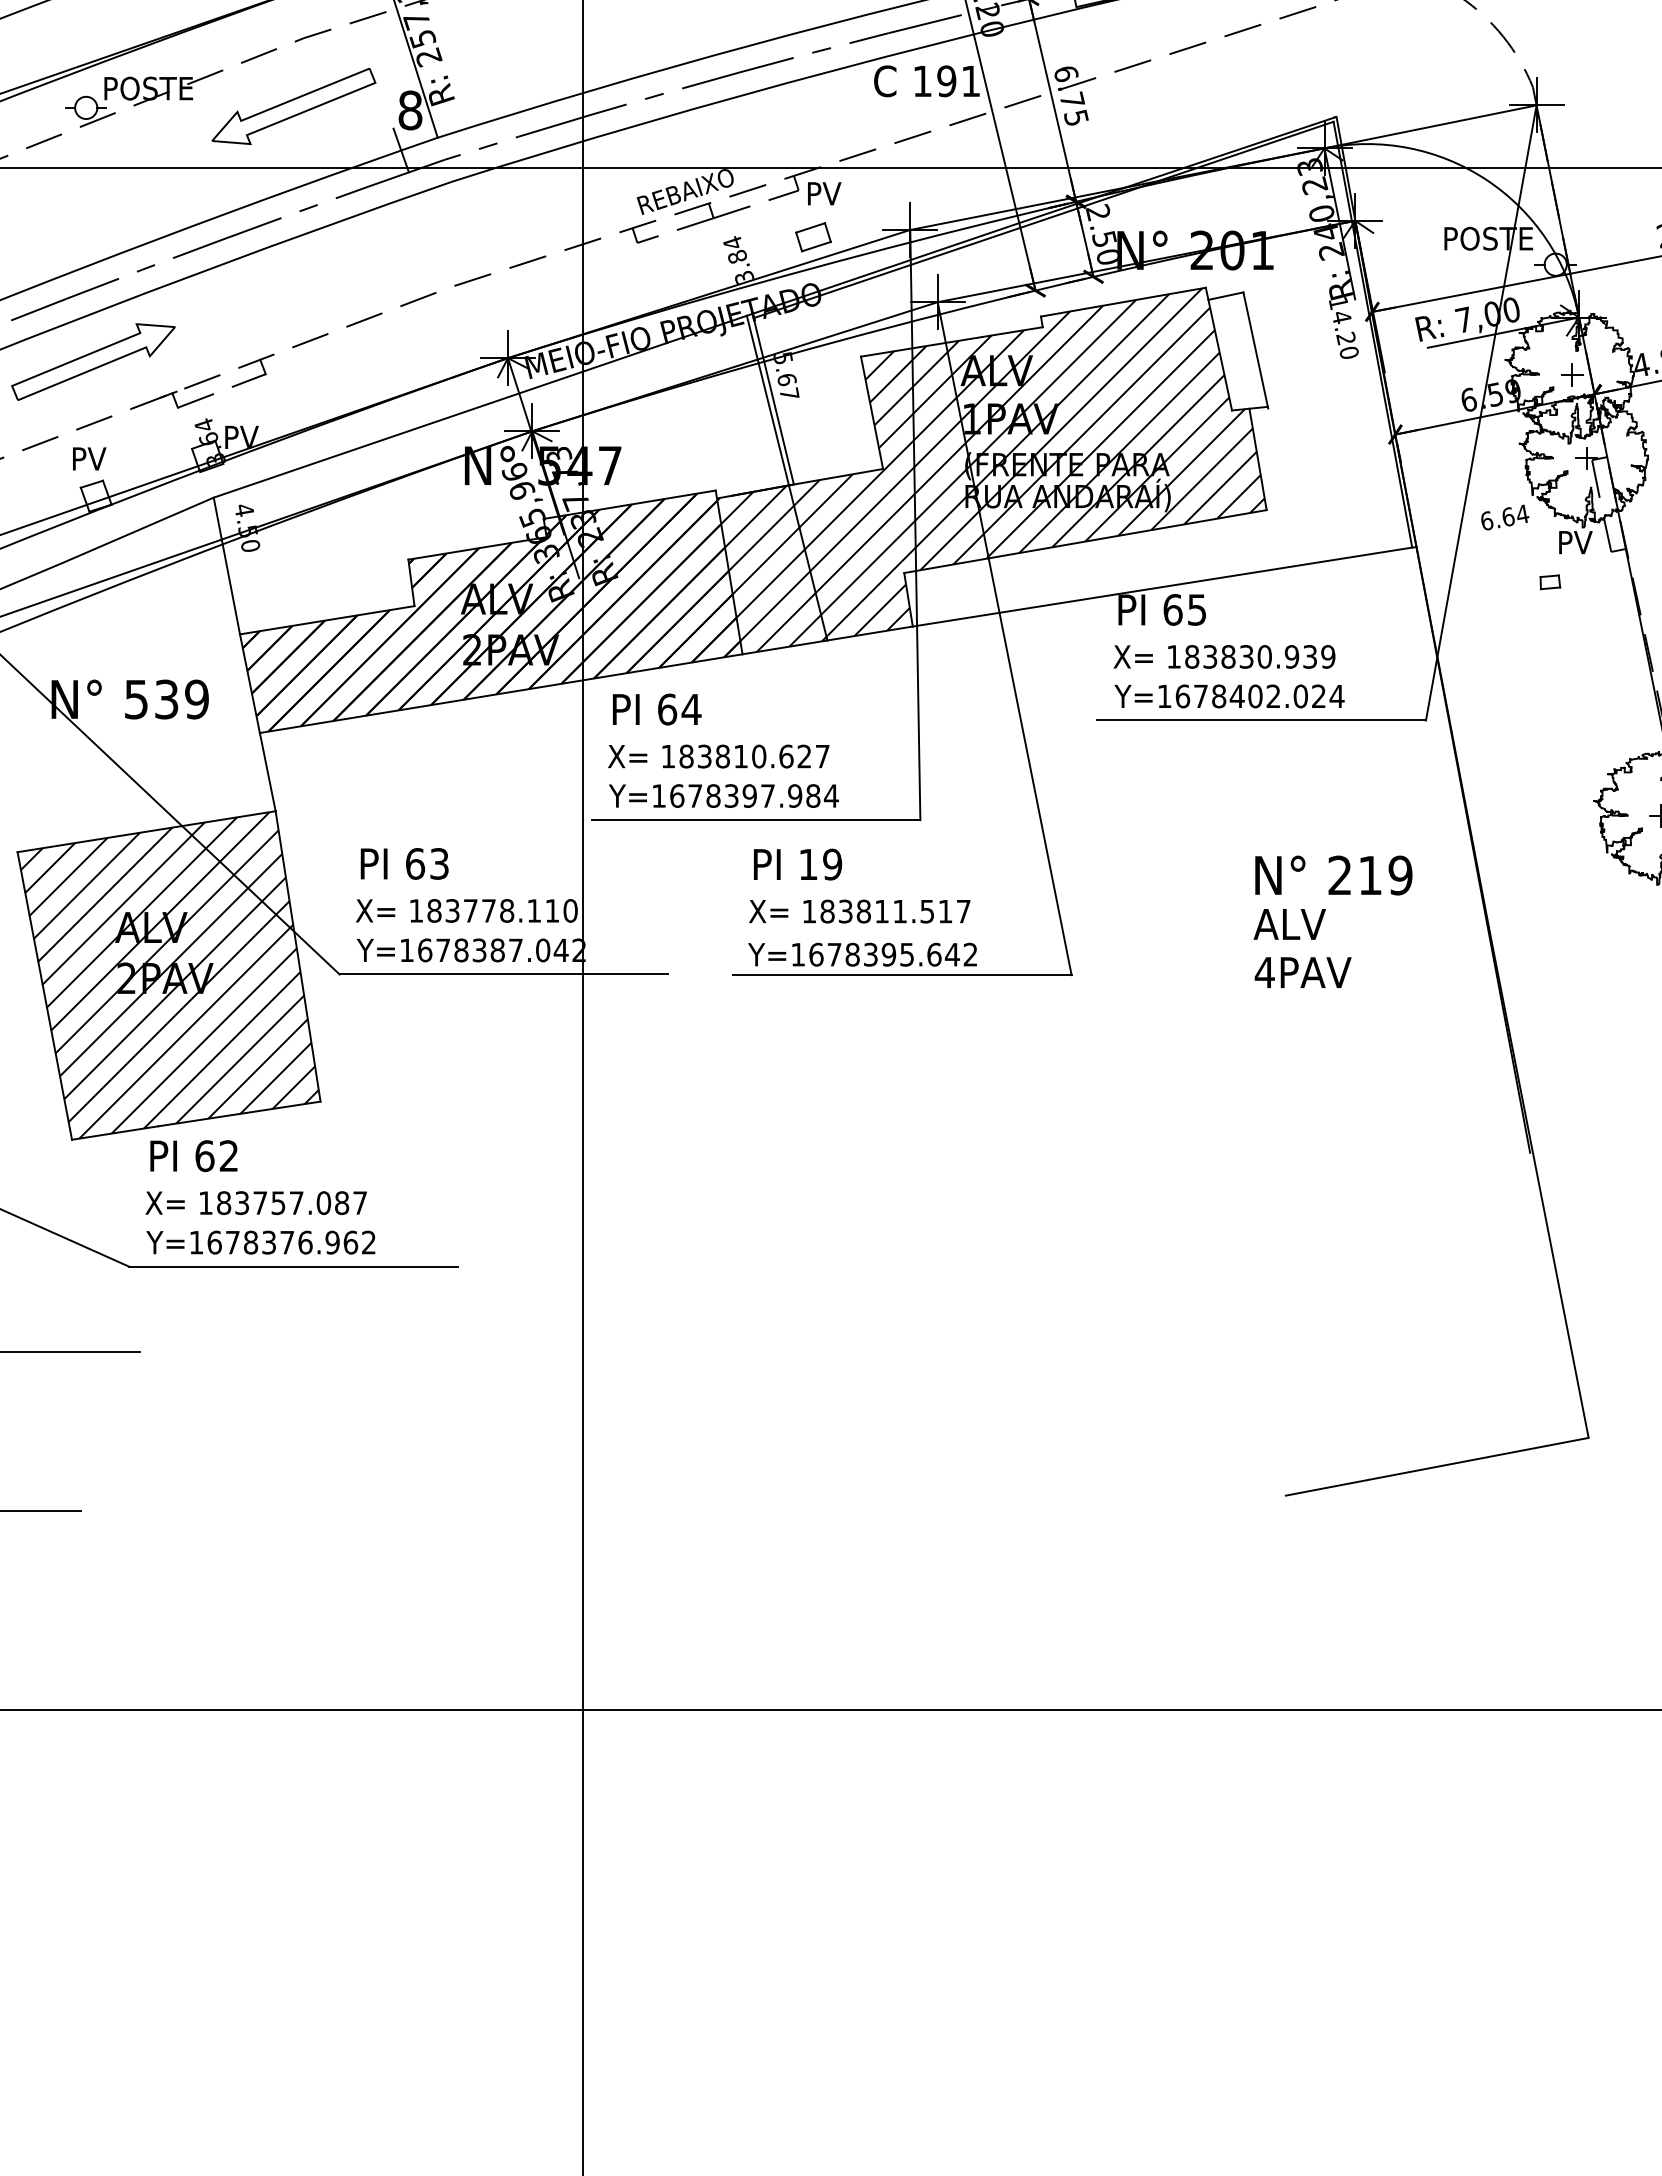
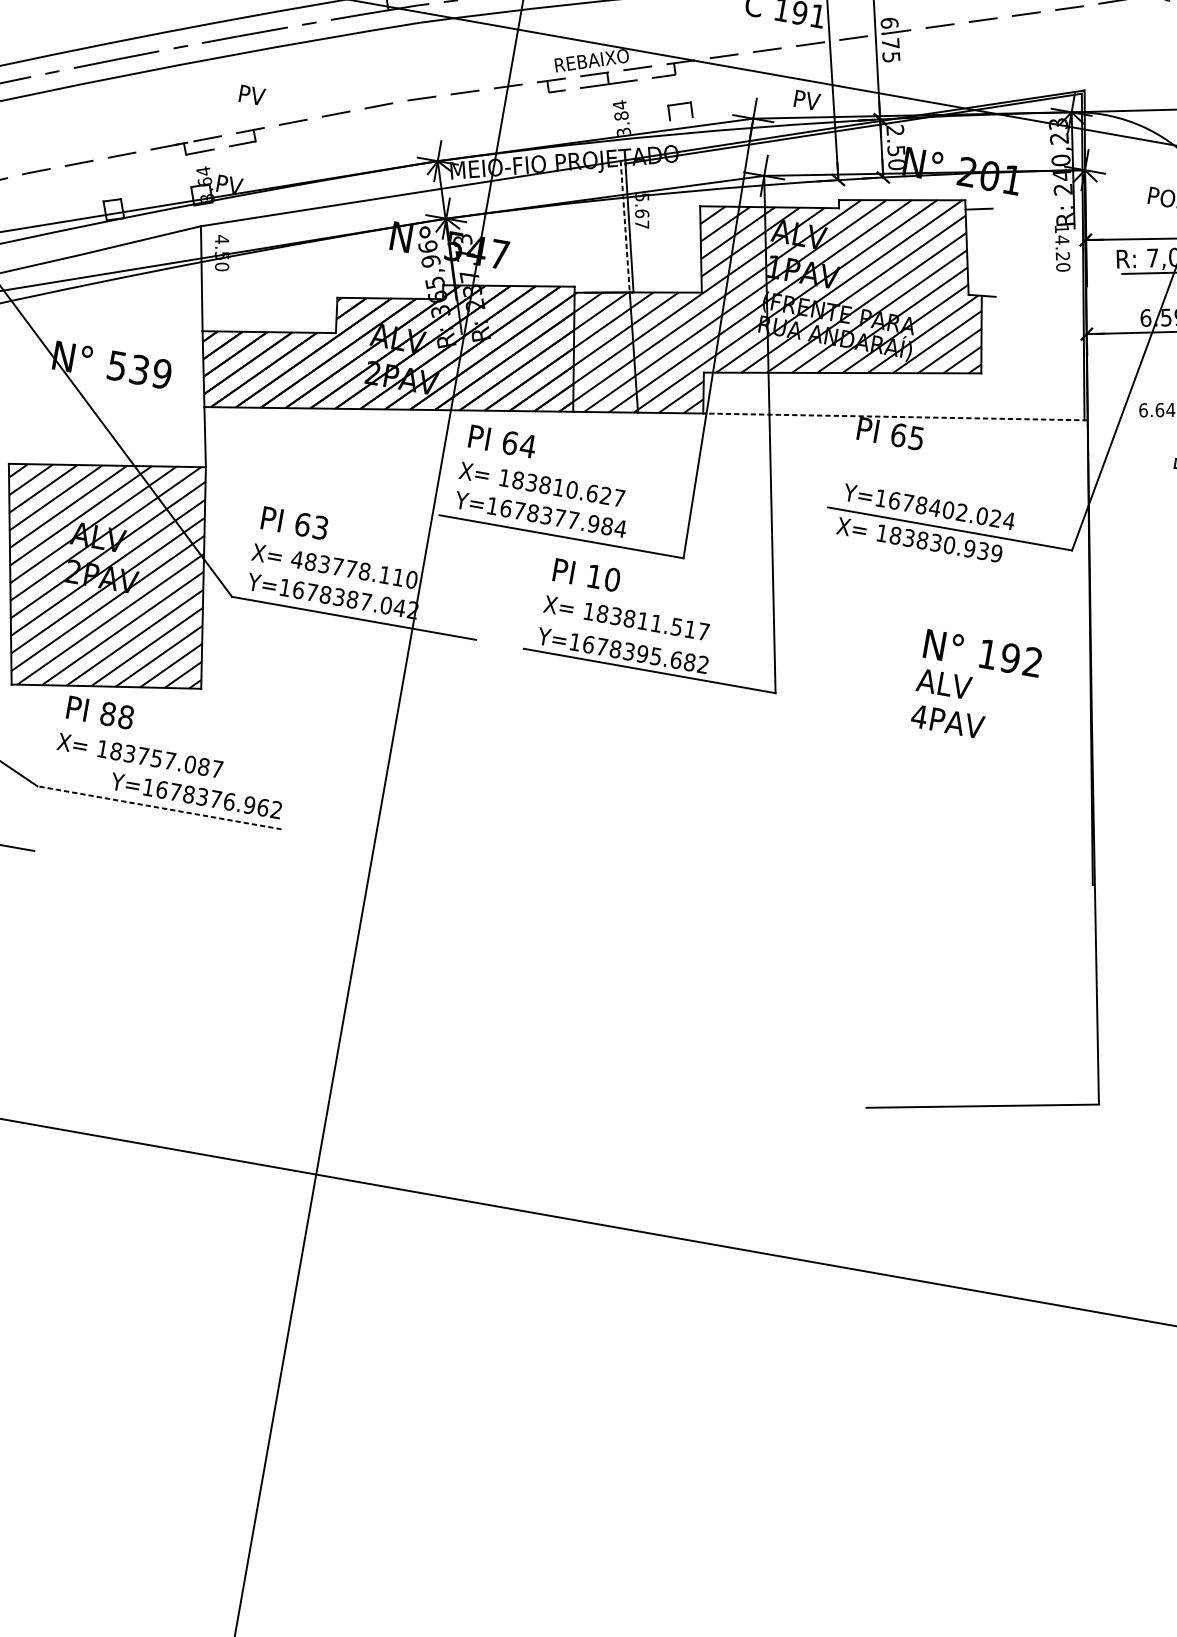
text: (824, 193) -> (807, 100), moved
line: (816, 246) -> (681, 118), removed
line: (1255, 350) -> (993, 253), removed
part: (93, 361) -> (129, 109), removed
line: (768, 401) -> (625, 227), solid -> dashed
text: (89, 458) -> (252, 95), moved
line: (1164, 586) -> (895, 416), solid -> dashed
text: (1224, 656) -> (919, 539), moved
text: (749, 795) -> (559, 517), Y=1678397.984 -> Y=1678377.984
text: (832, 864) -> (612, 579), 19 -> 10
text: (1370, 875) -> (1010, 658), 219 -> 192
text: (415, 910) -> (296, 559), 183778.110 -> 483778.110
text: (952, 954) -> (689, 662), Y=1678395.642 -> Y=1678395.682
text: (216, 1156) -> (116, 715), 62 -> 88
text: (260, 1242) -> (196, 795), moved
line: (293, 1266) -> (159, 807), solid -> dashed

